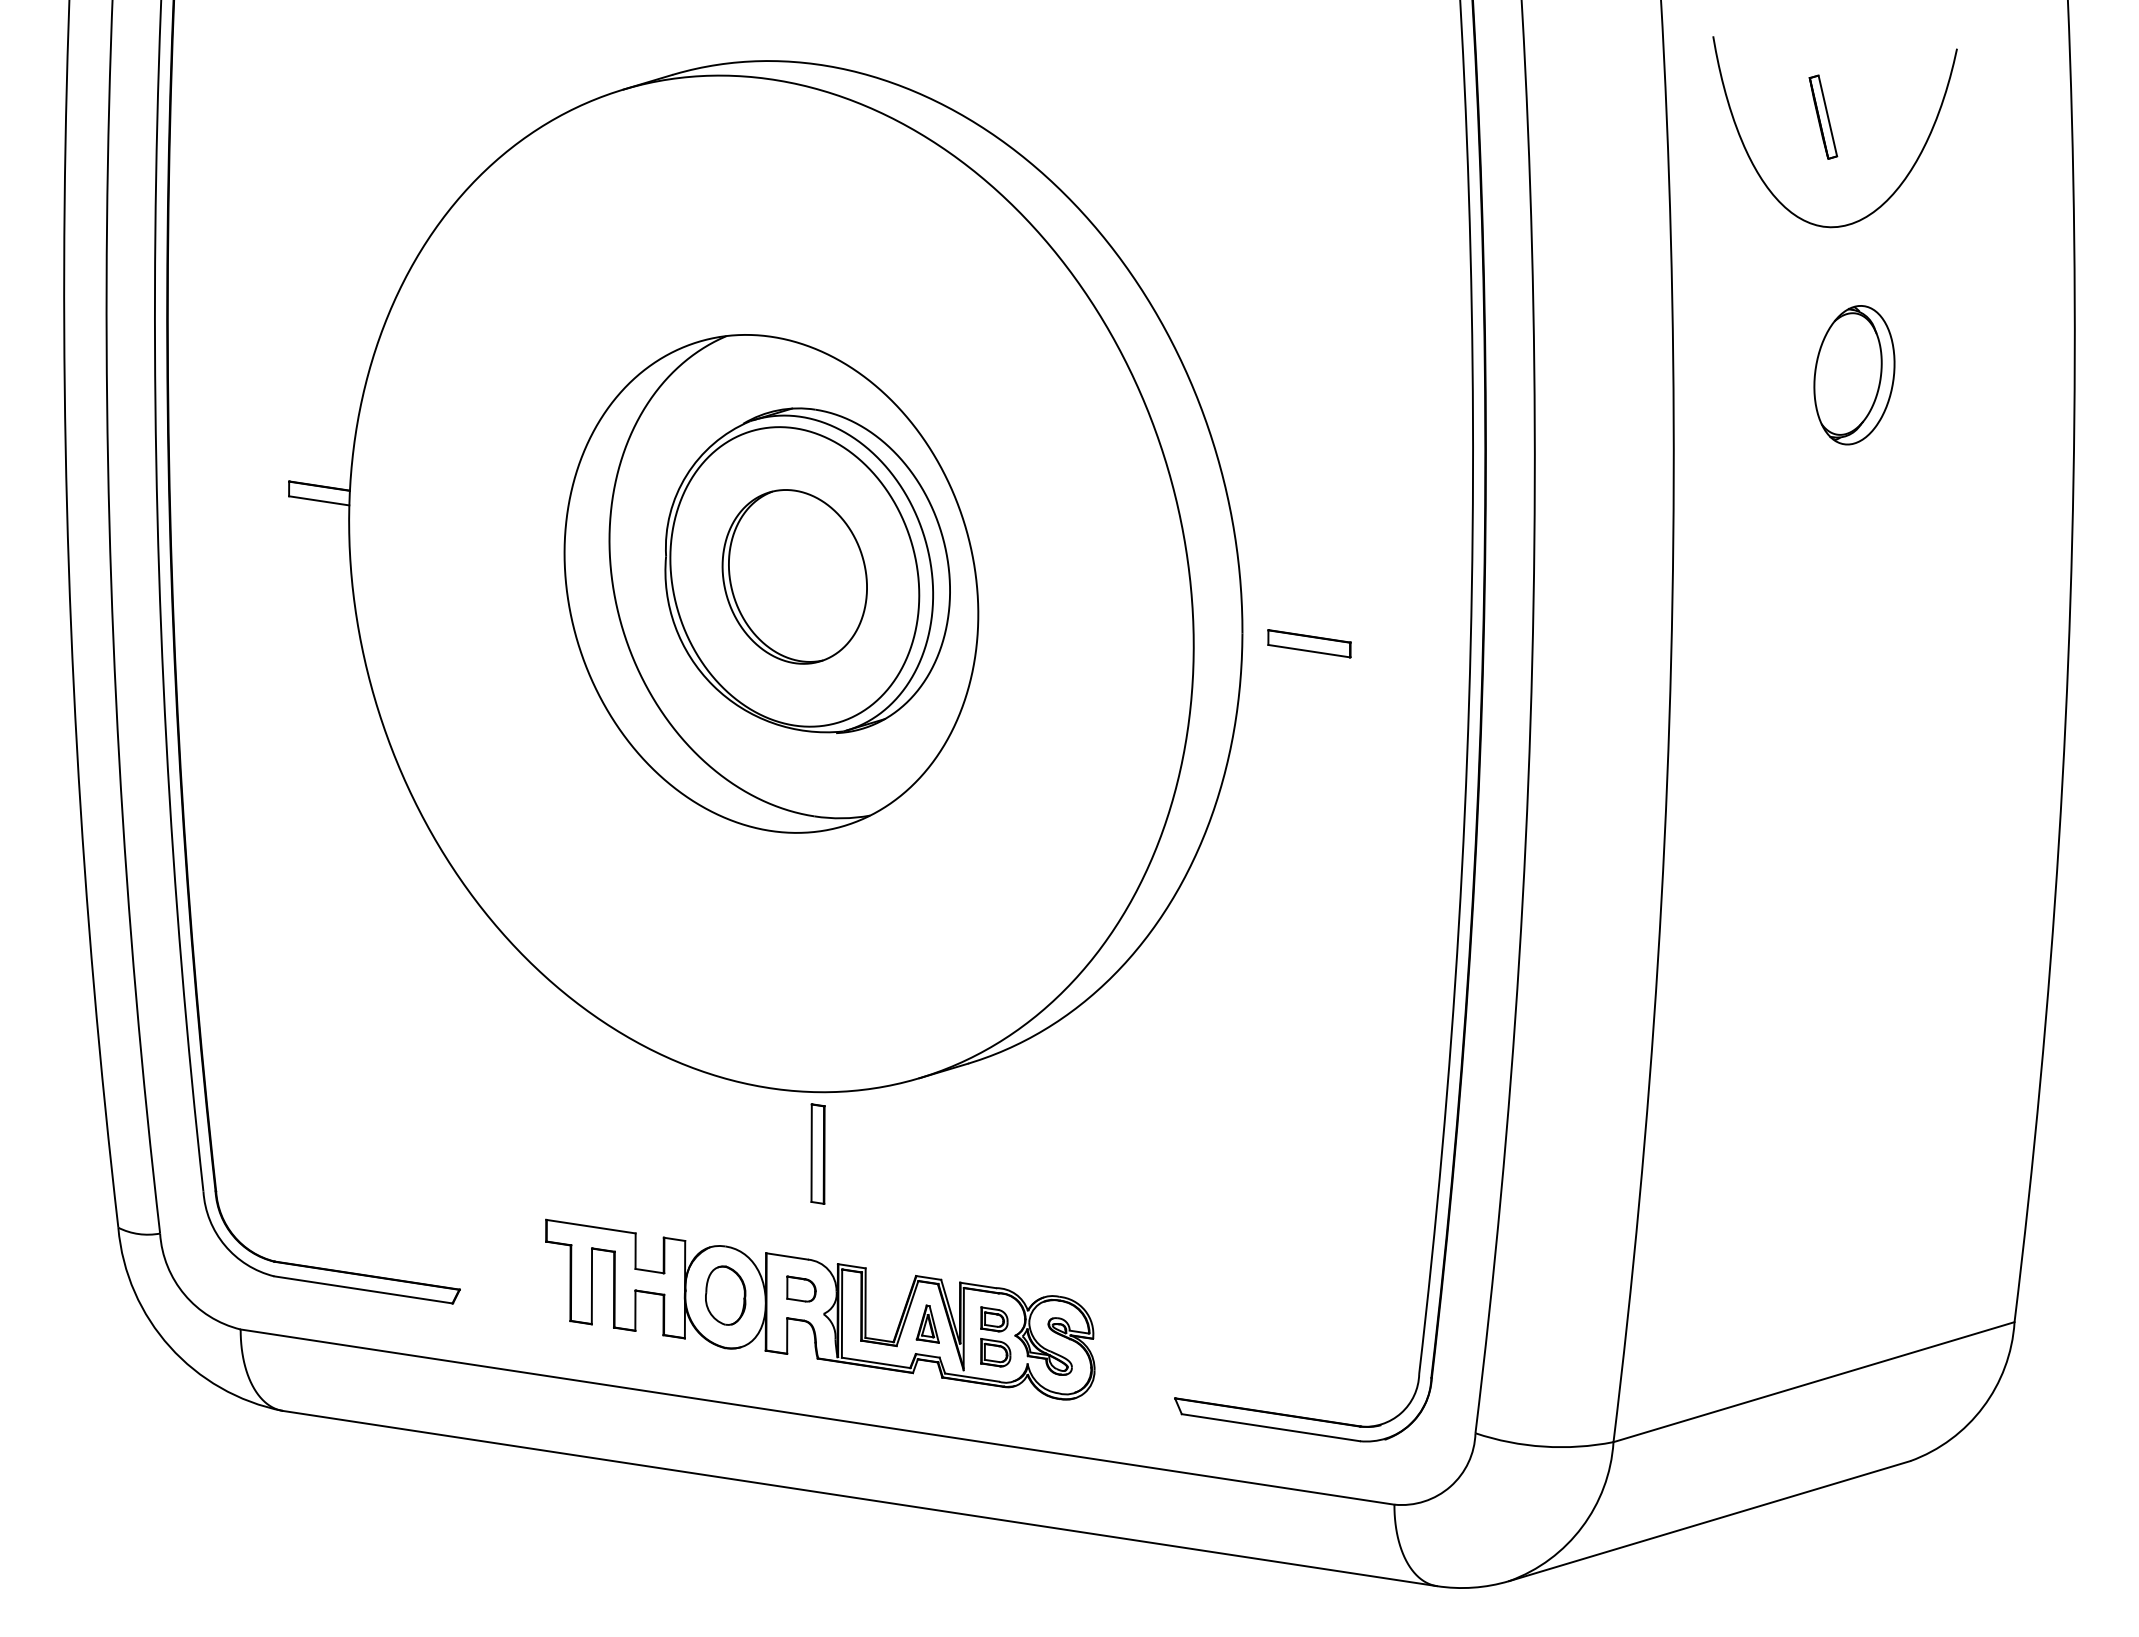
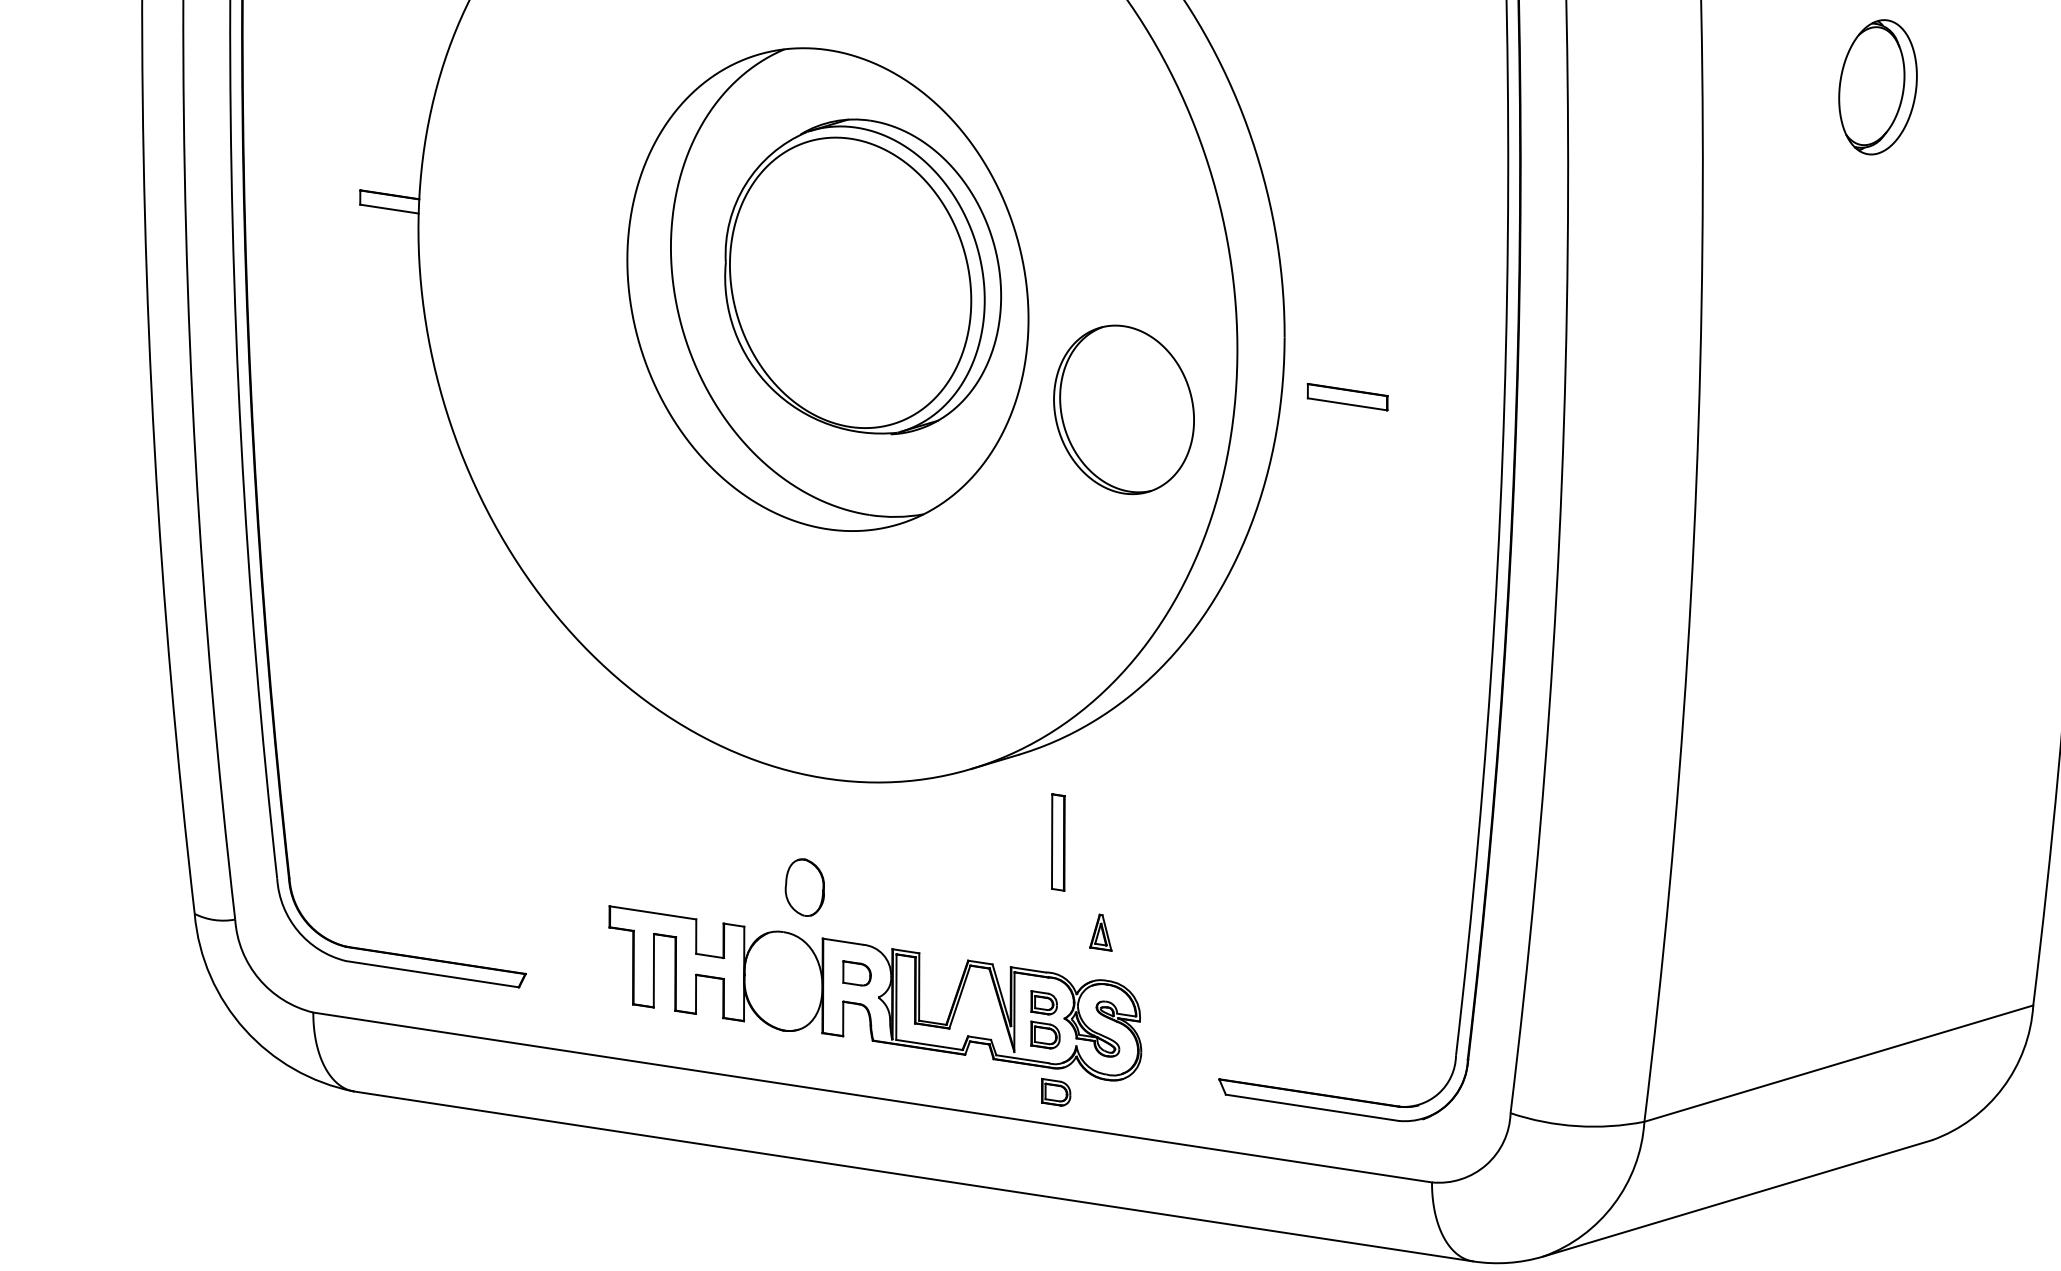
part: (794, 576) -> (1123, 409), moved
part: (1309, 643) -> (1347, 396), moved
part: (817, 1153) -> (1057, 841), moved
part: (725, 1295) -> (804, 887), moved
part: (927, 1323) -> (1100, 932), moved
part: (1006, 1411) -> (1055, 1092), added

